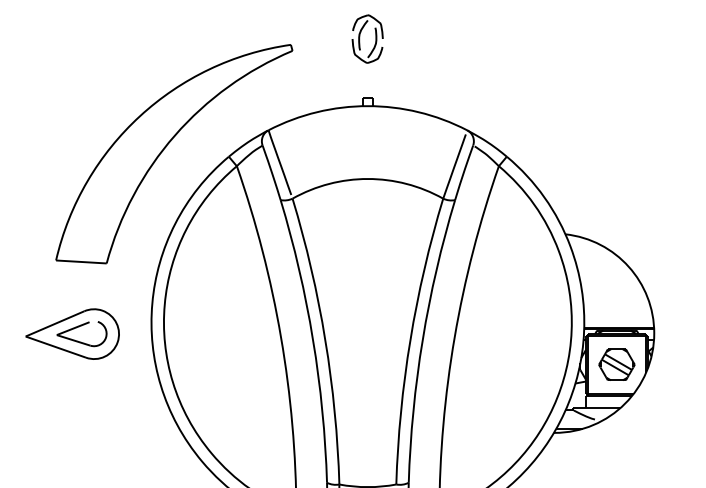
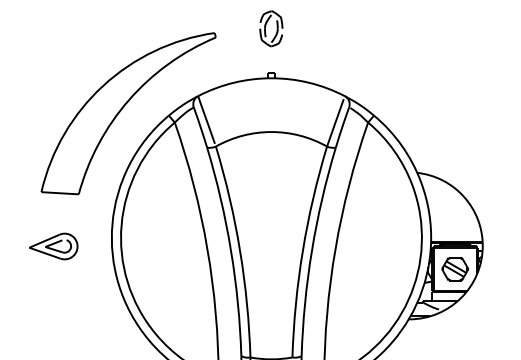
part: (72, 334) -> (53, 246), size x0.7

